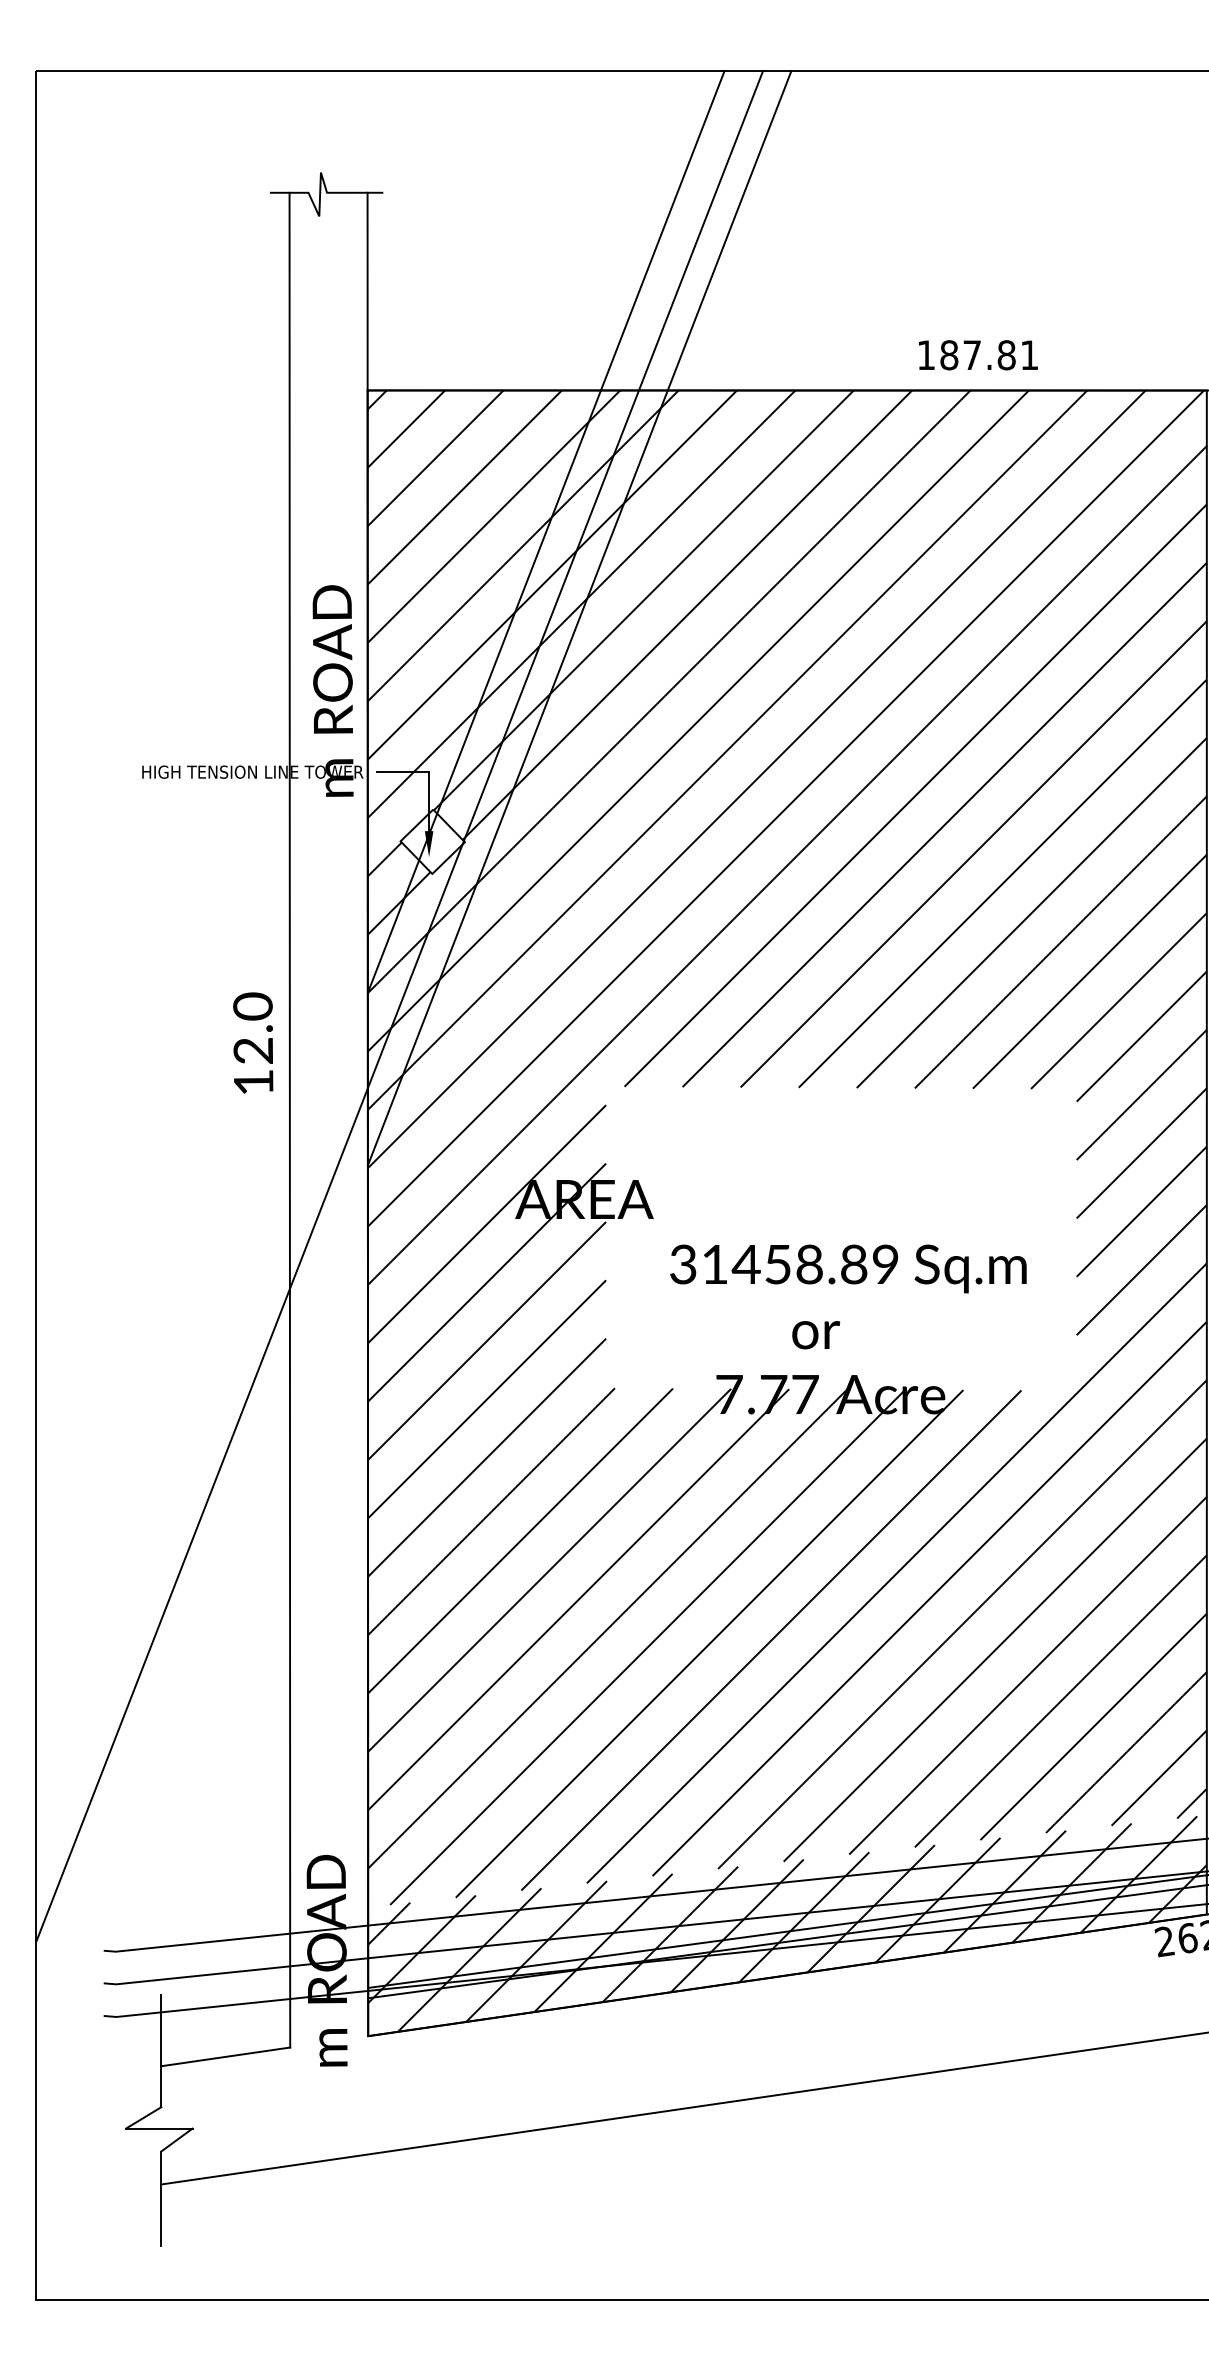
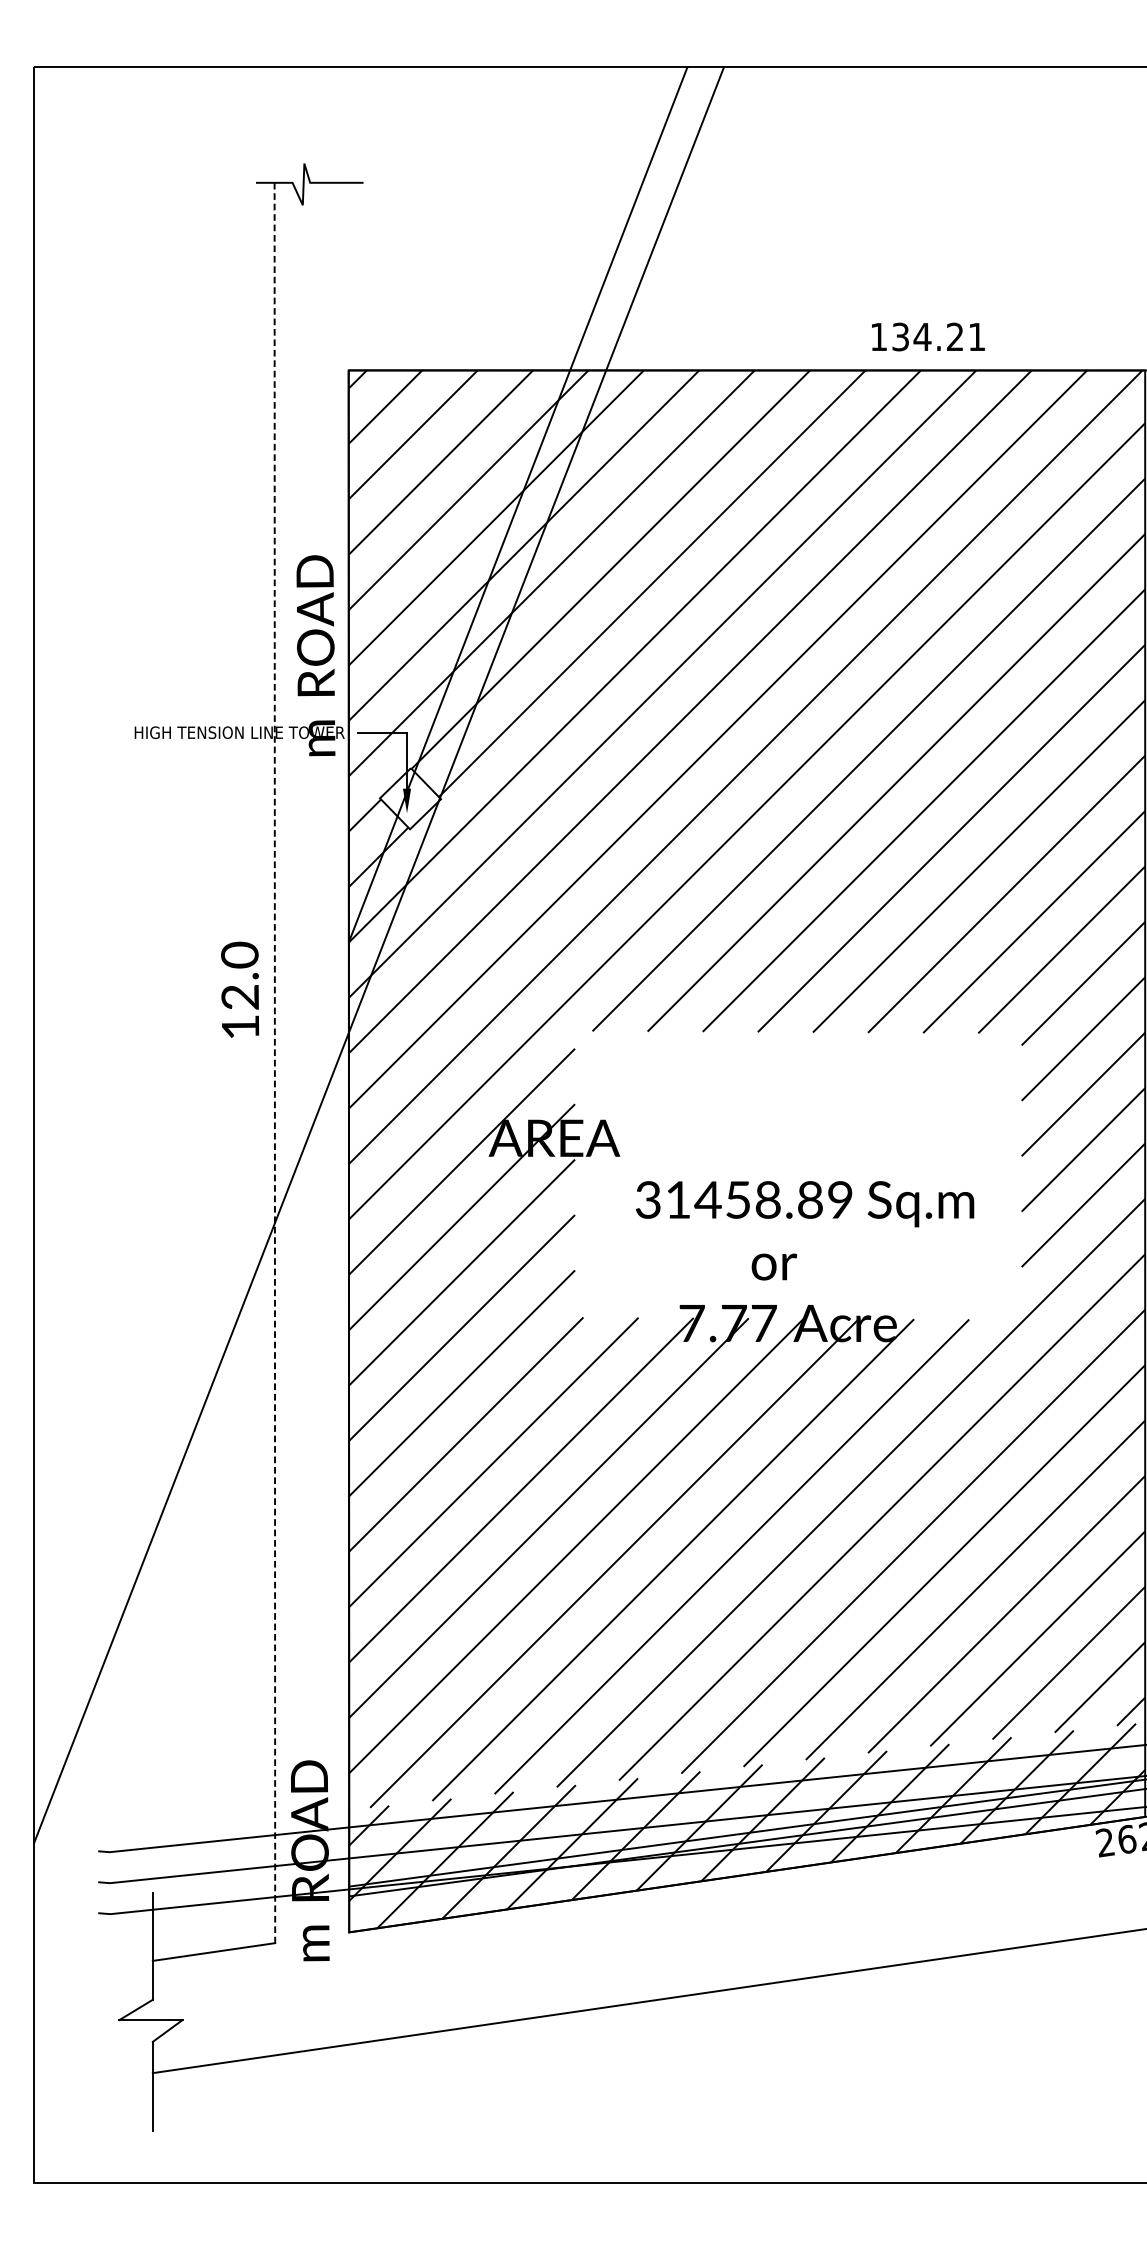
line: (367, 291) -> (348, 276), removed
text: (977, 355) -> (927, 337), 187.81 -> 134.21
line: (579, 618) -> (549, 586), removed
line: (289, 1120) -> (274, 1063), solid -> dashed

